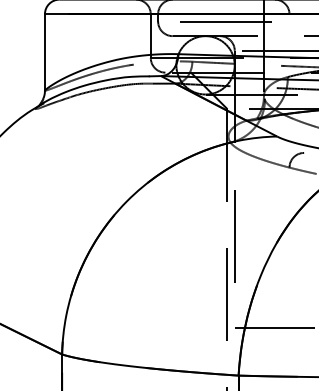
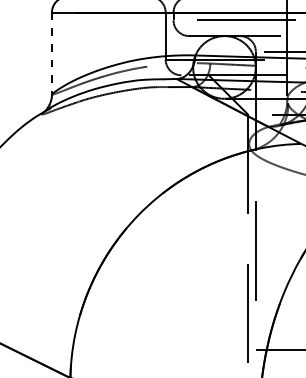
line: (44, 53) -> (51, 54), solid -> dashed

